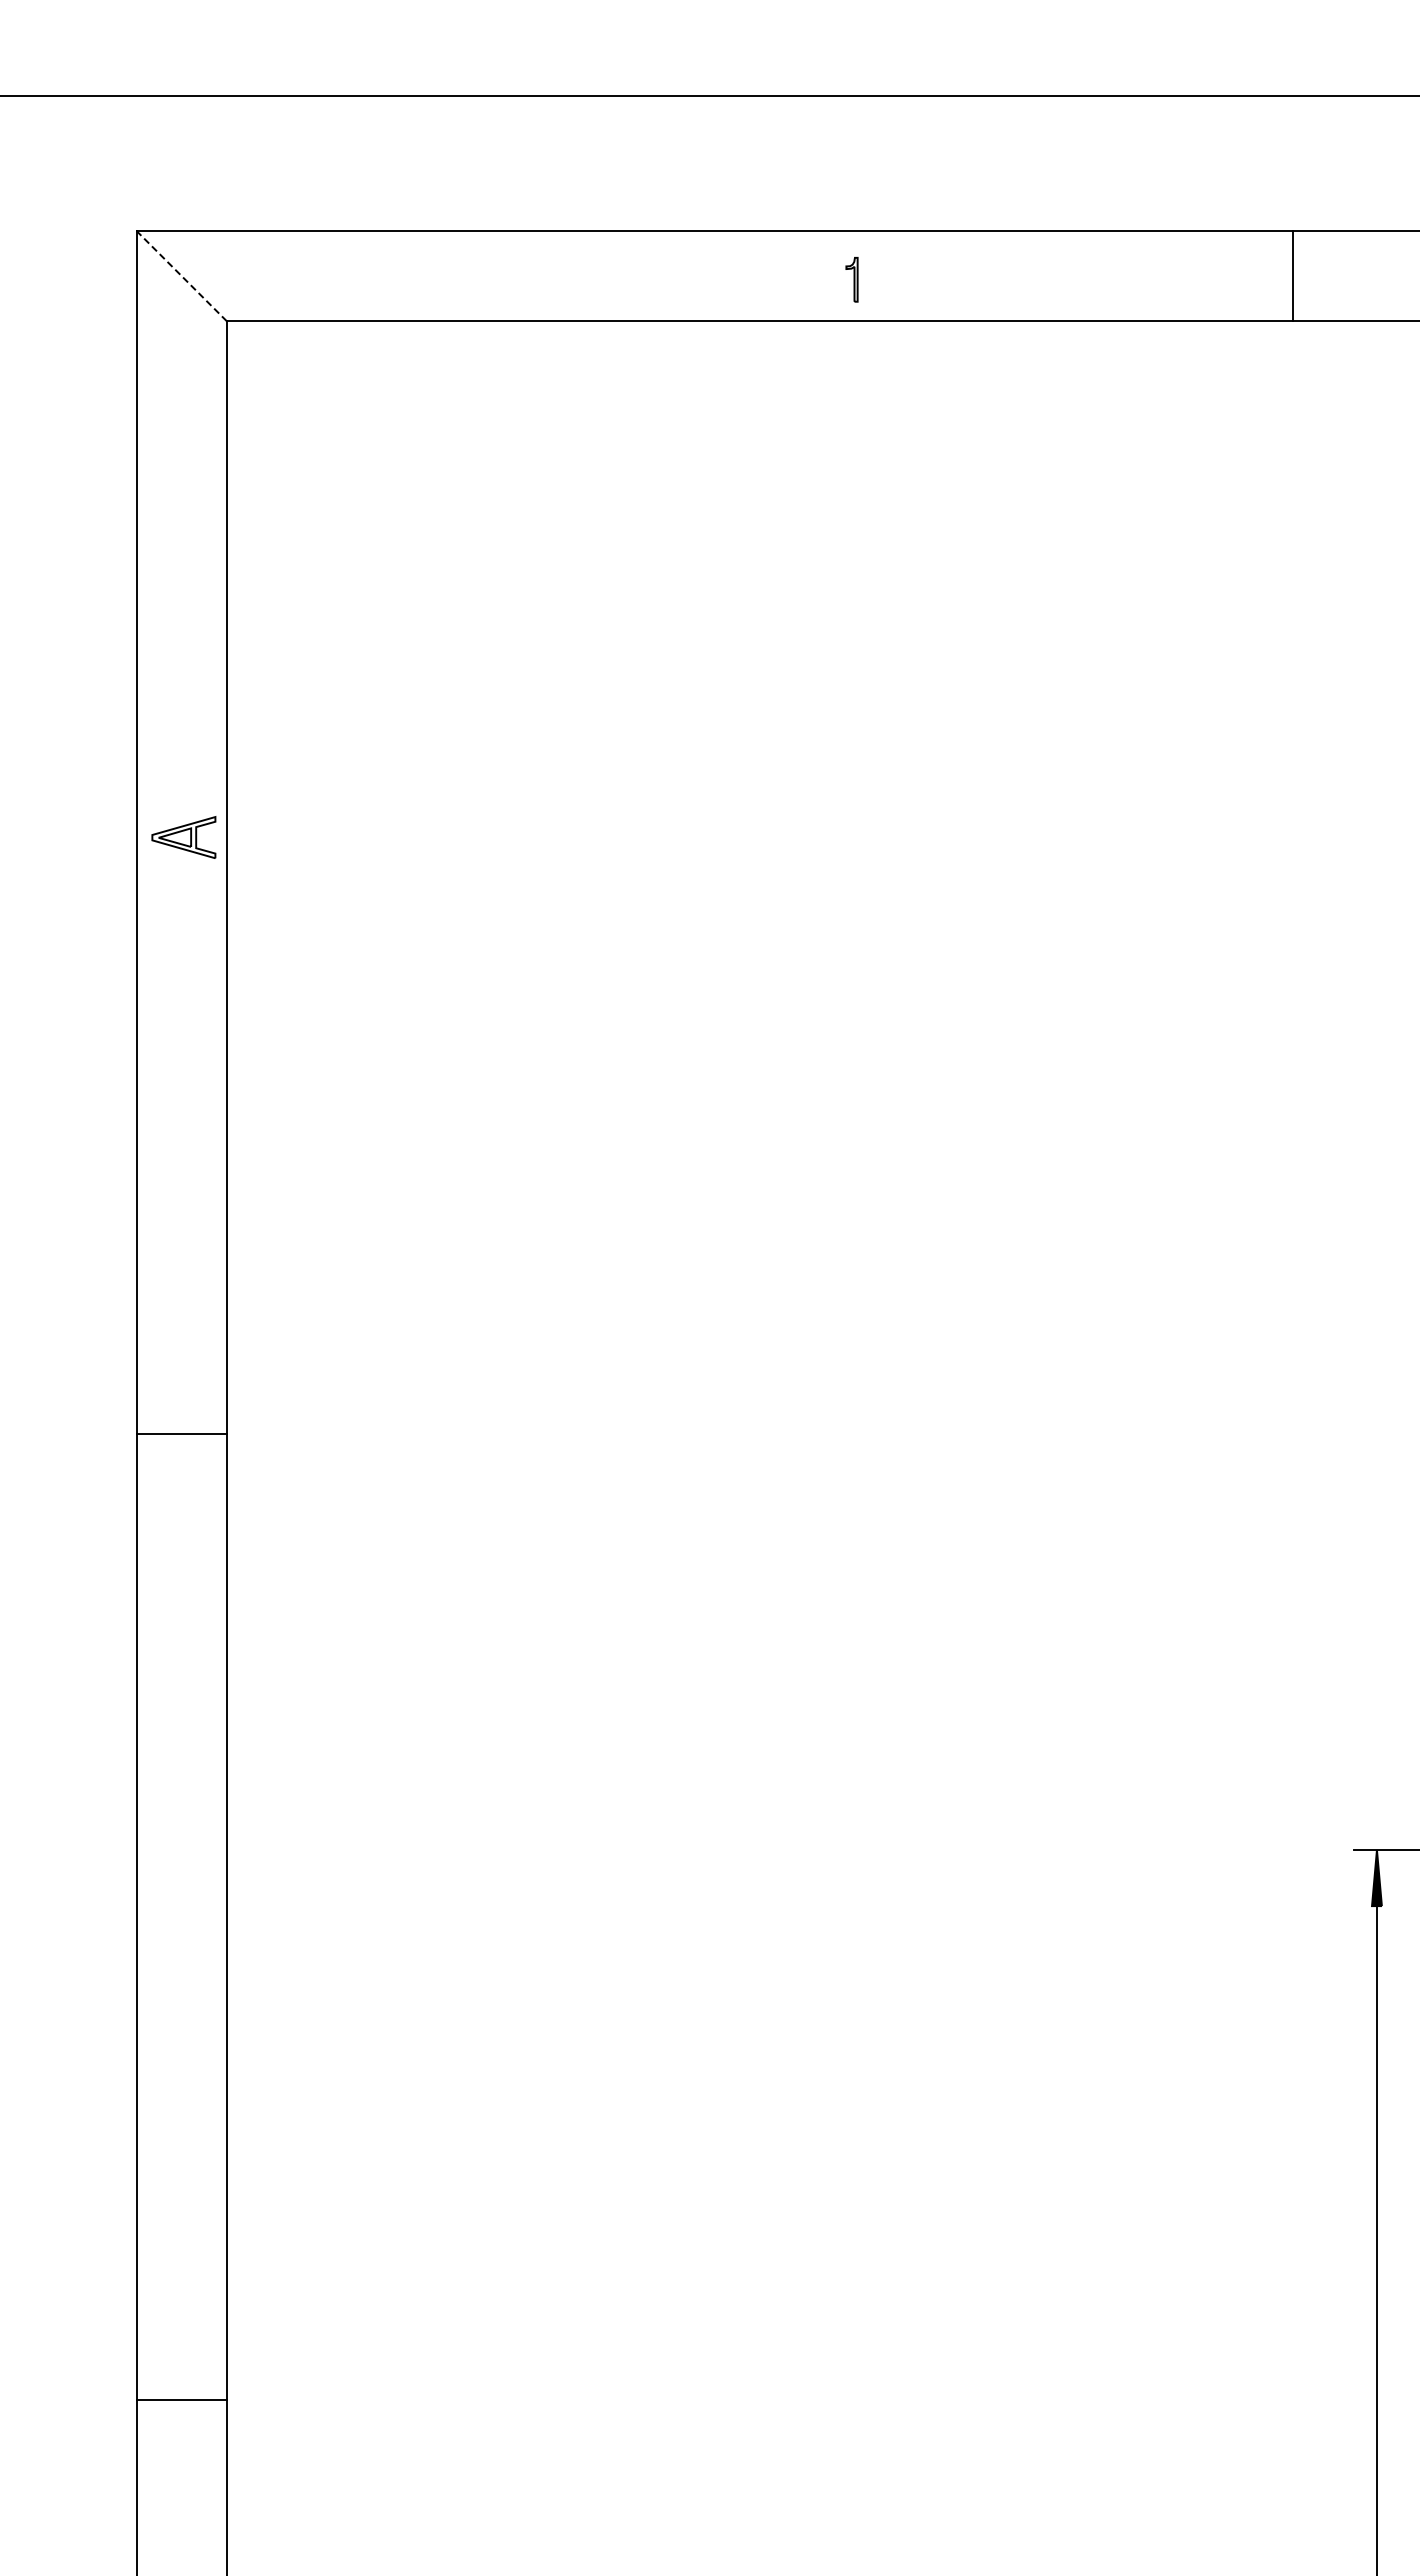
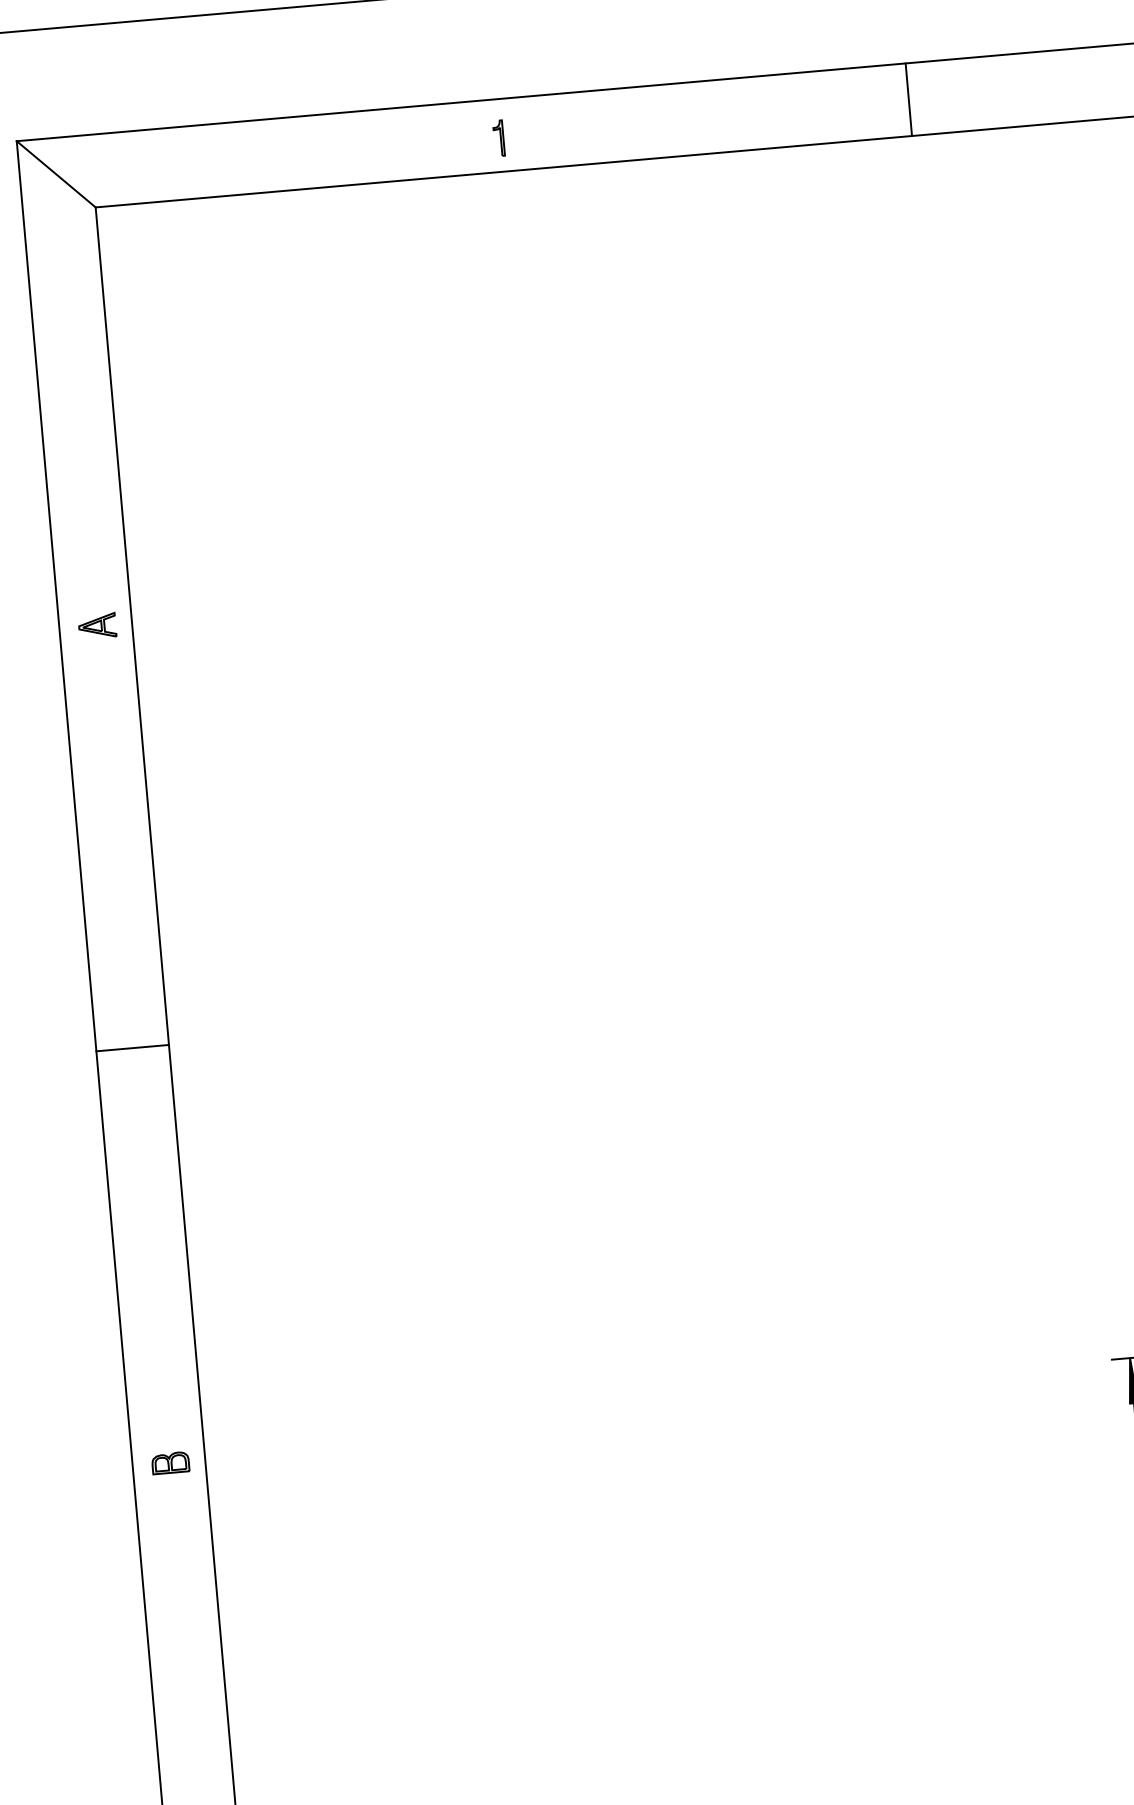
line: (181, 276) -> (55, 174), dashed -> solid
line: (1293, 276) -> (909, 99), moved
part: (851, 279) -> (498, 138), moved
part: (183, 836) -> (97, 625), size x0.71
line: (181, 1433) -> (132, 1047), moved
part: (183, 1875) -> (170, 1462), added

